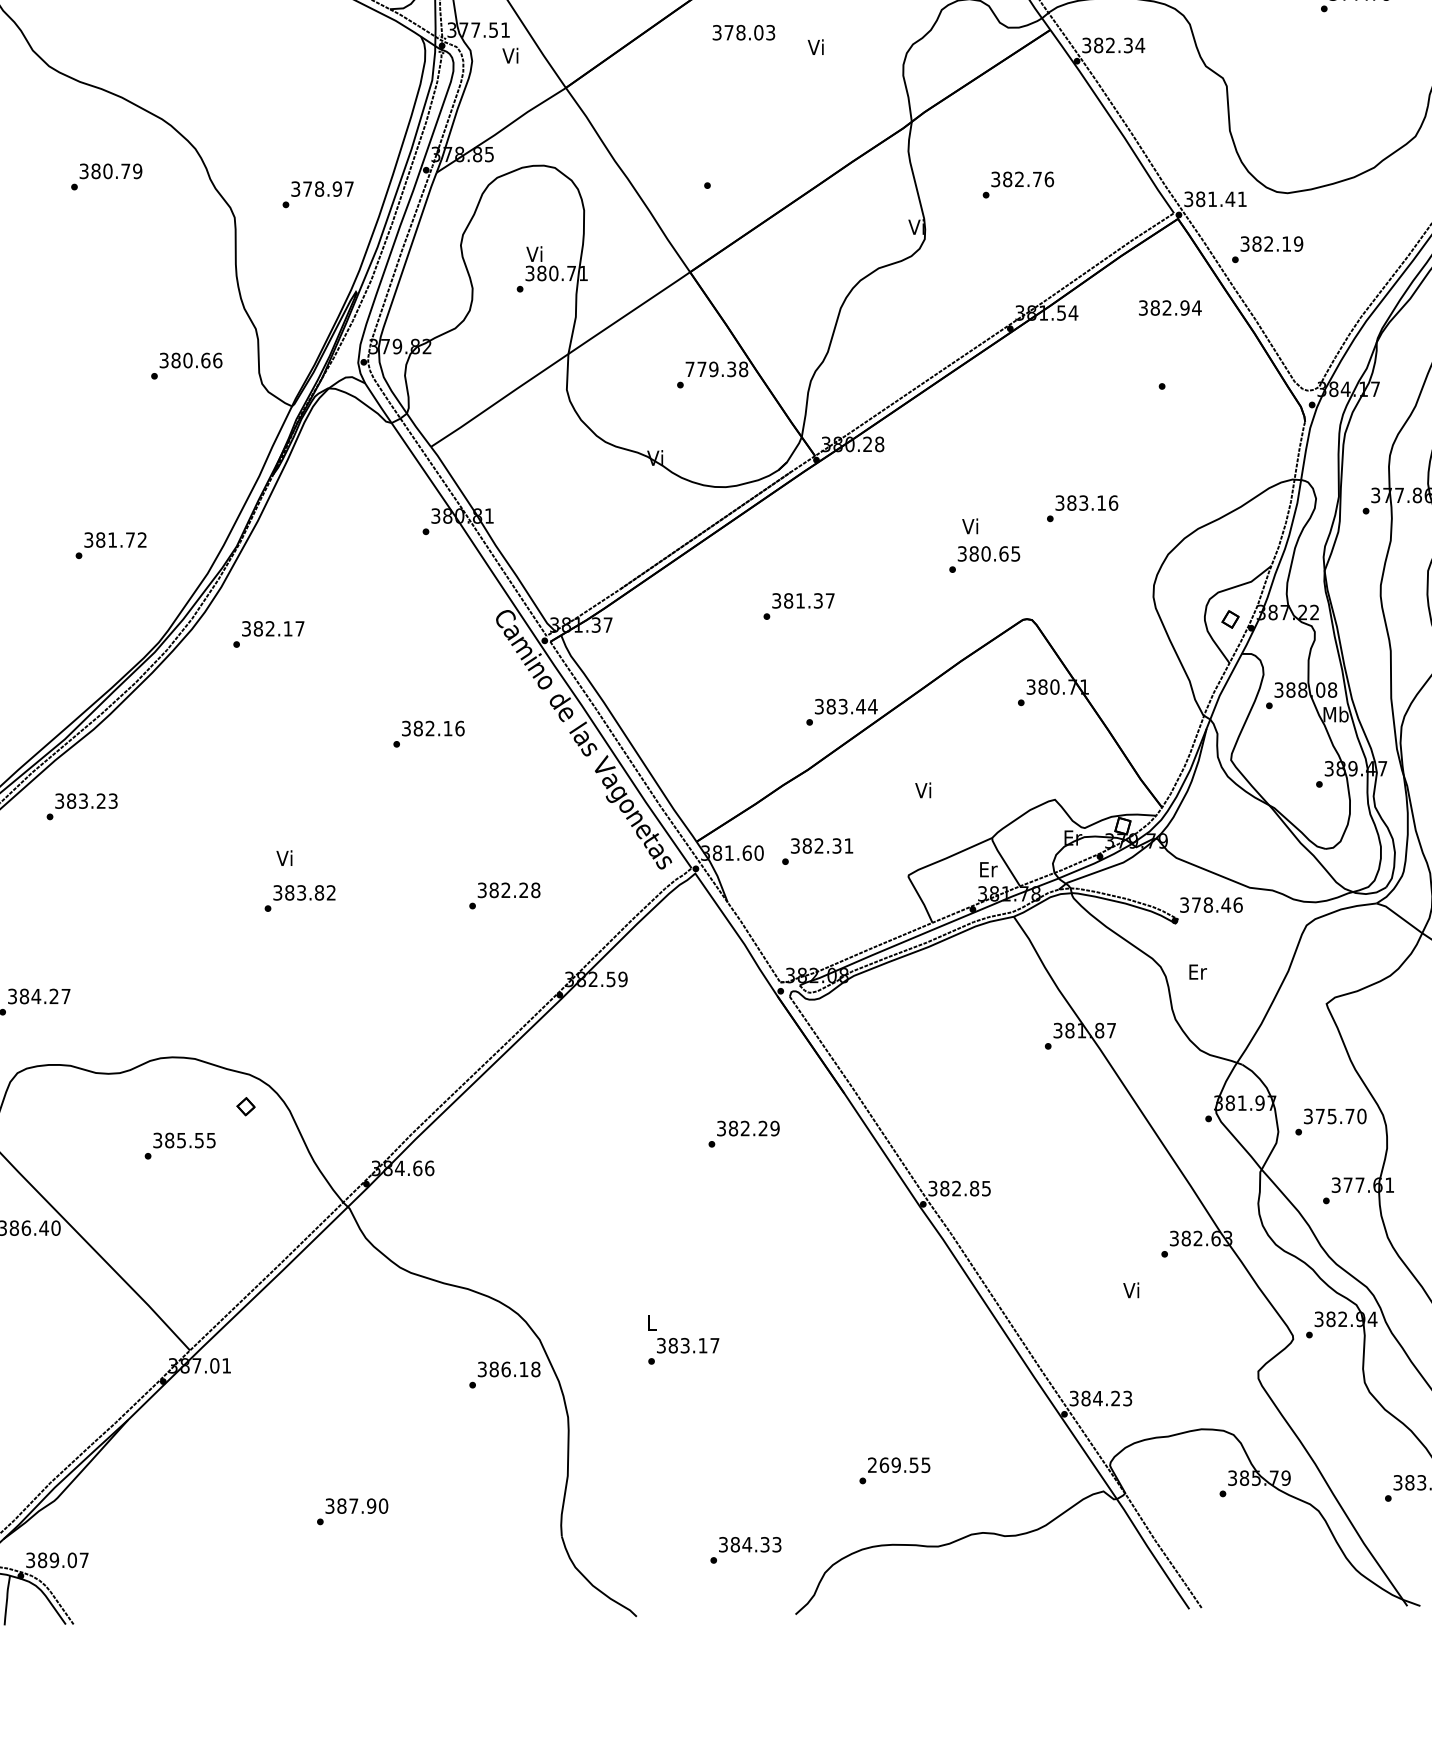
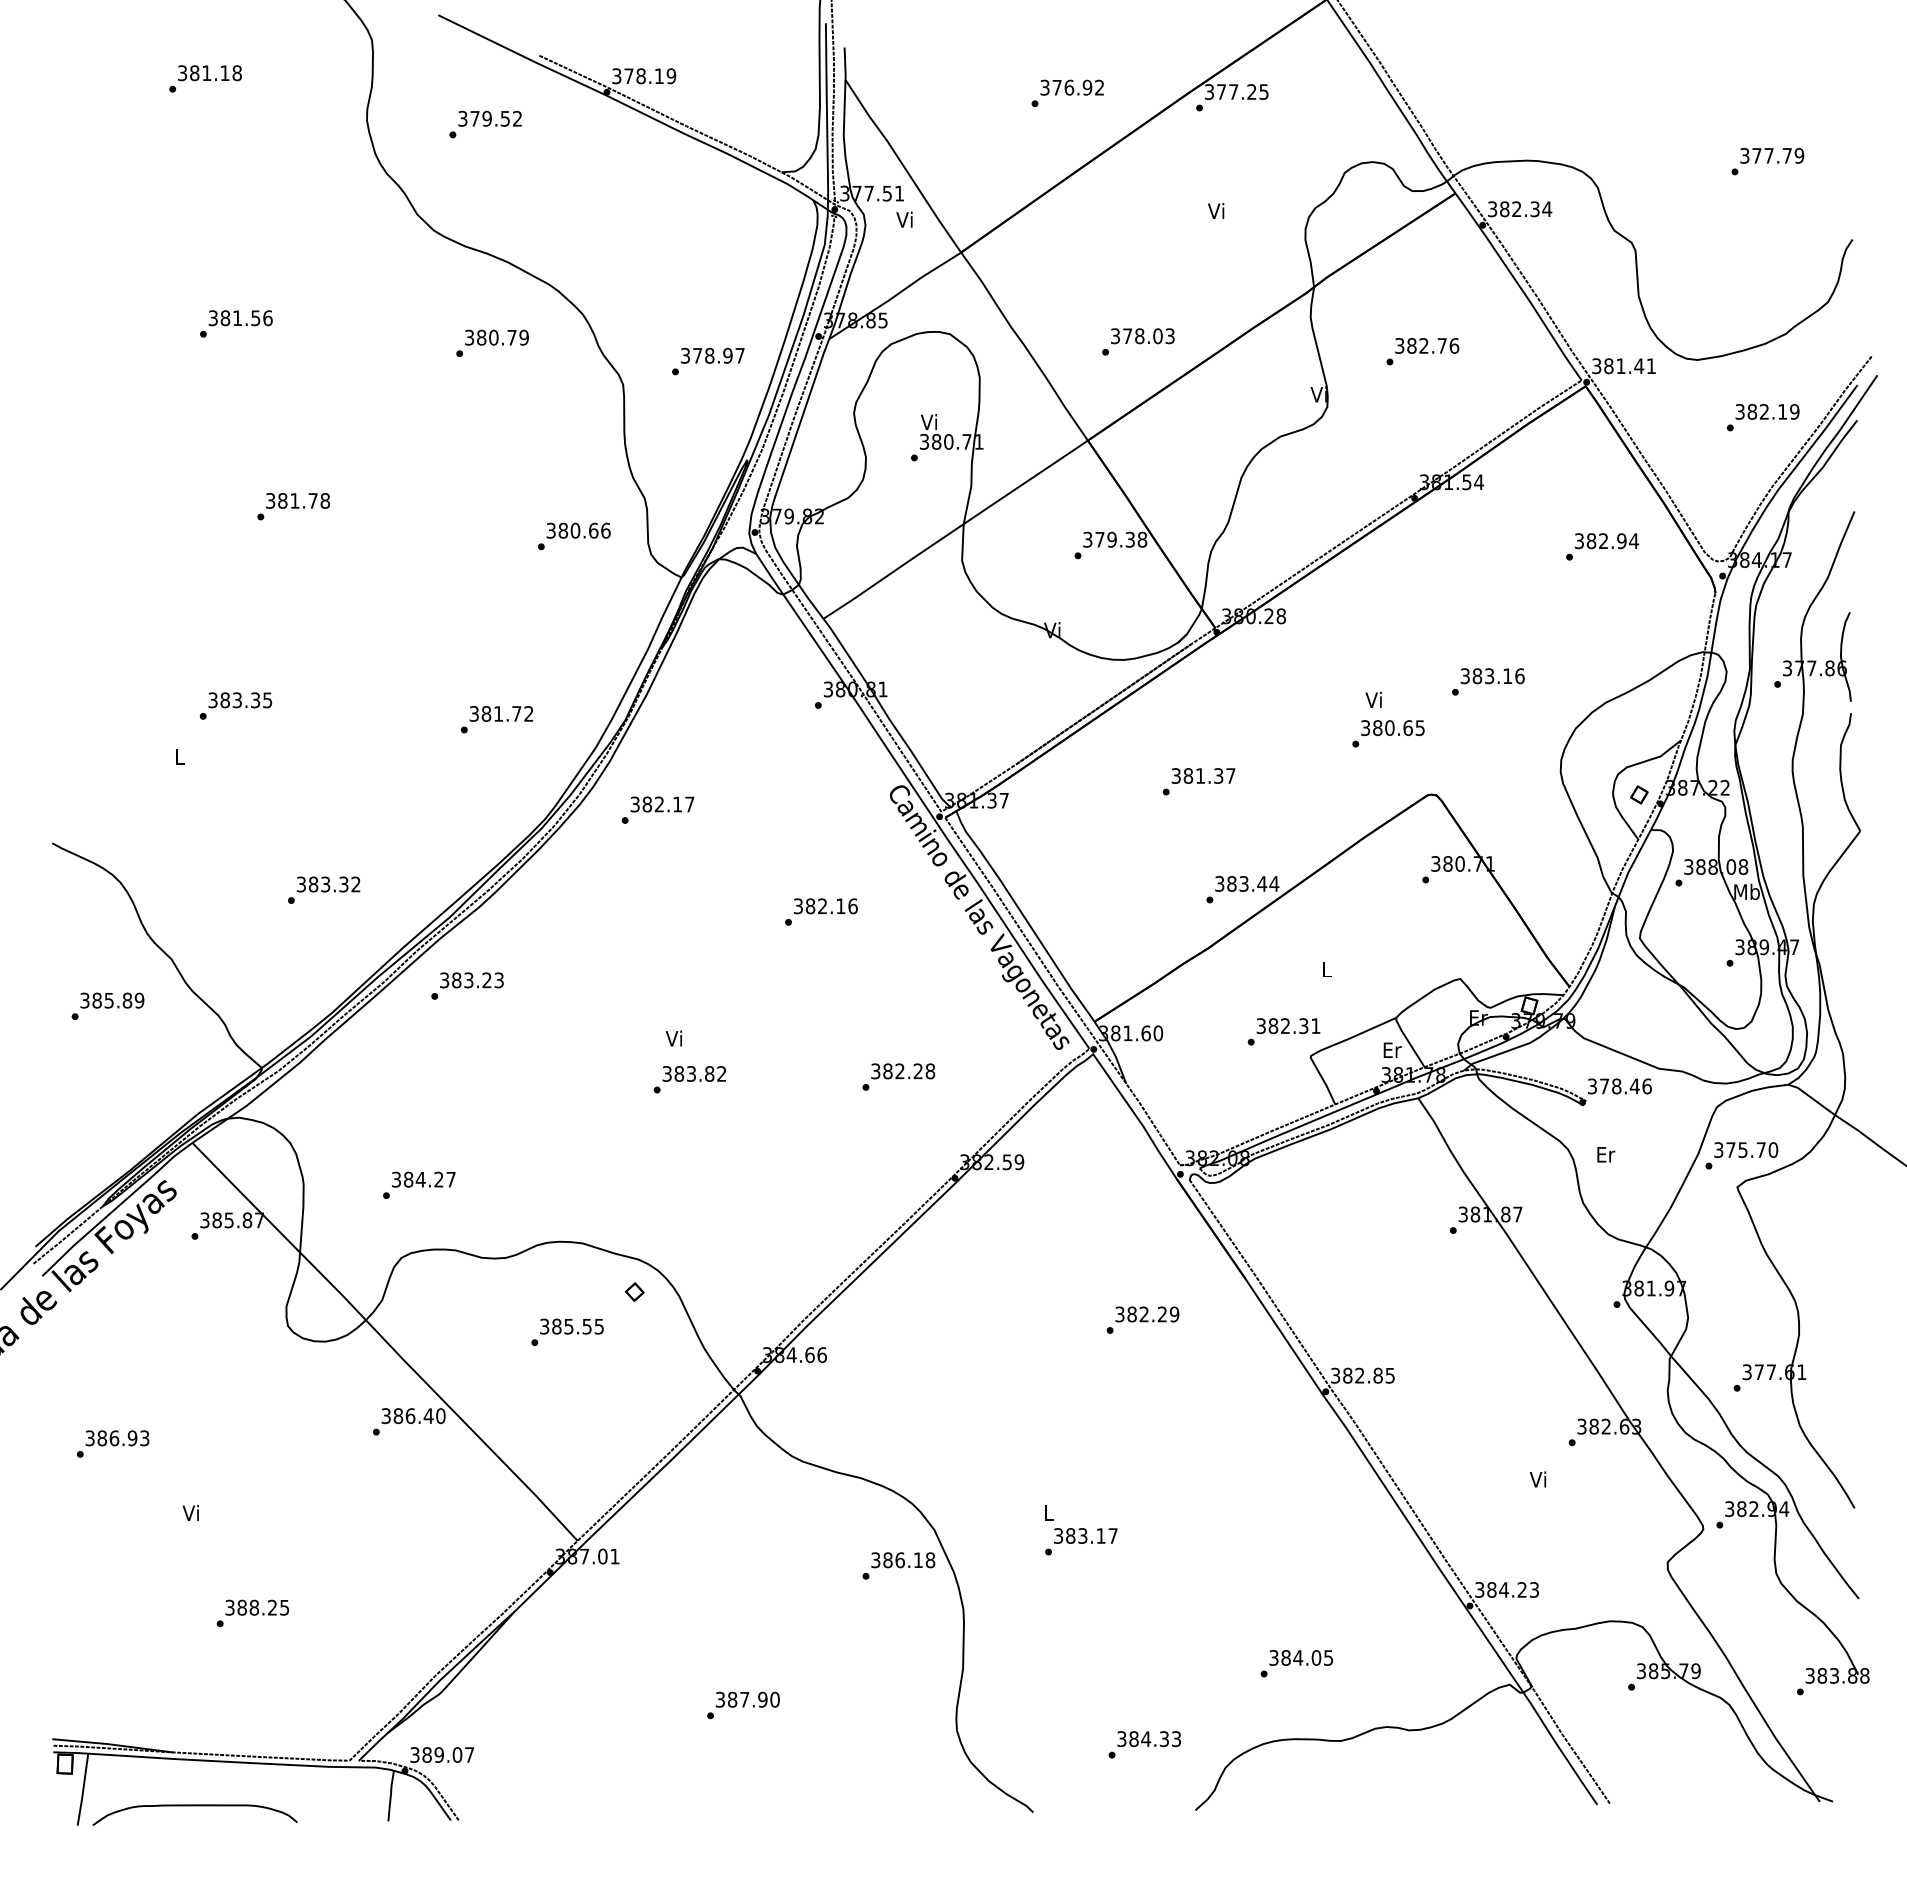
text: (743, 32) -> (1142, 336), moved
text: (1267, 249) -> (1763, 417), moved
text: (1169, 308) -> (1606, 541), moved
text: (689, 369) -> (1087, 539), 779.38 -> 379.38
text: (922, 790) -> (1325, 969), Vi -> L
text: (817, 851) -> (1283, 1031), moved
text: (1330, 1121) -> (1741, 1155), moved
text: (893, 1464) -> (1295, 1657), 269.55 -> 384.05

